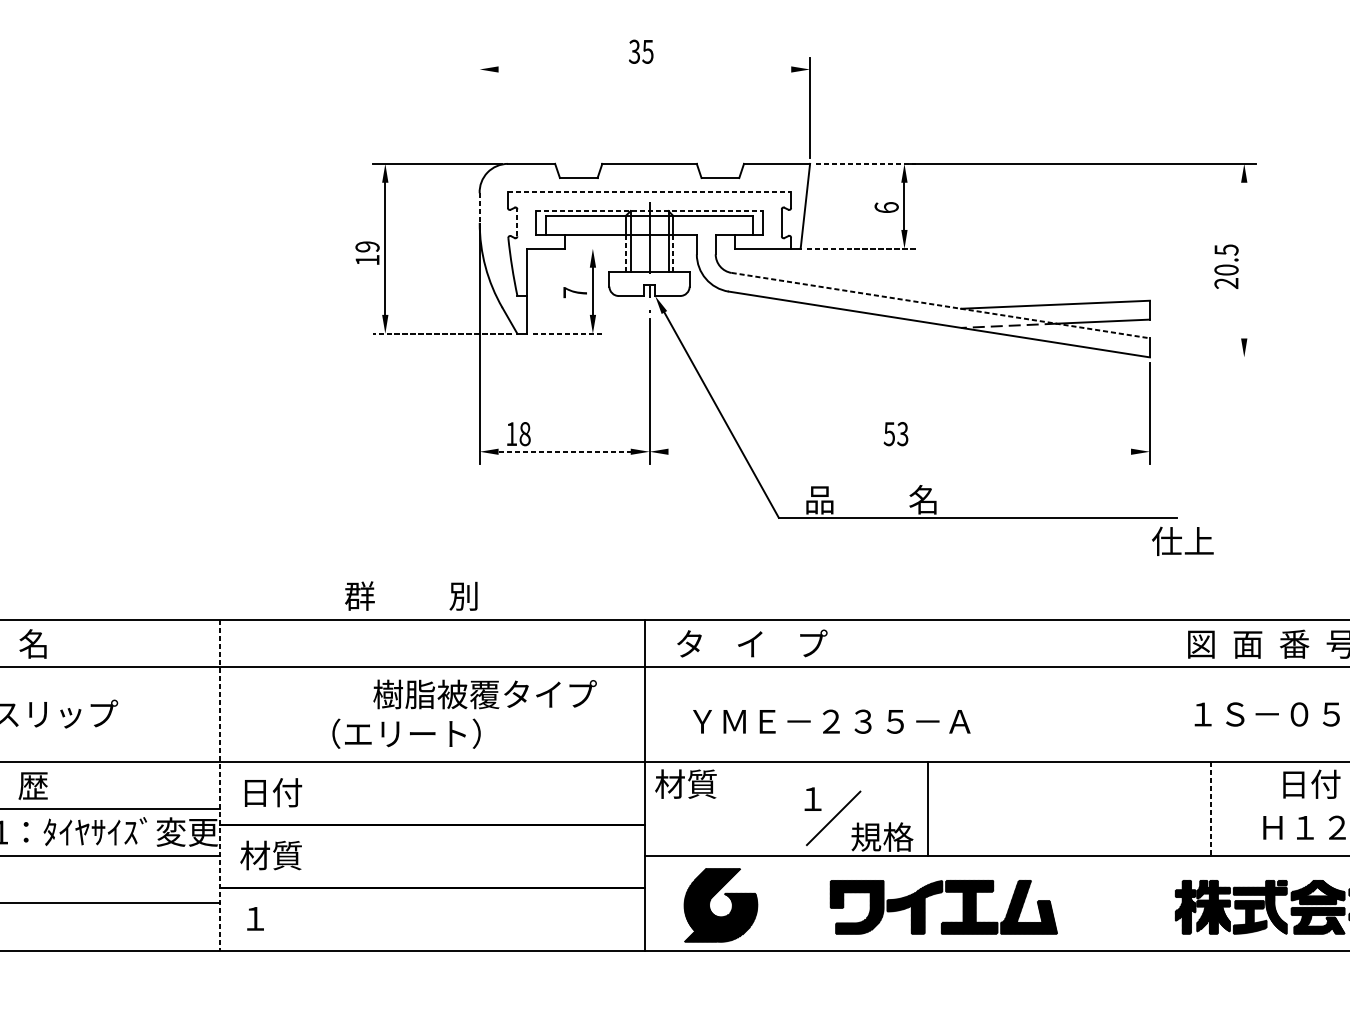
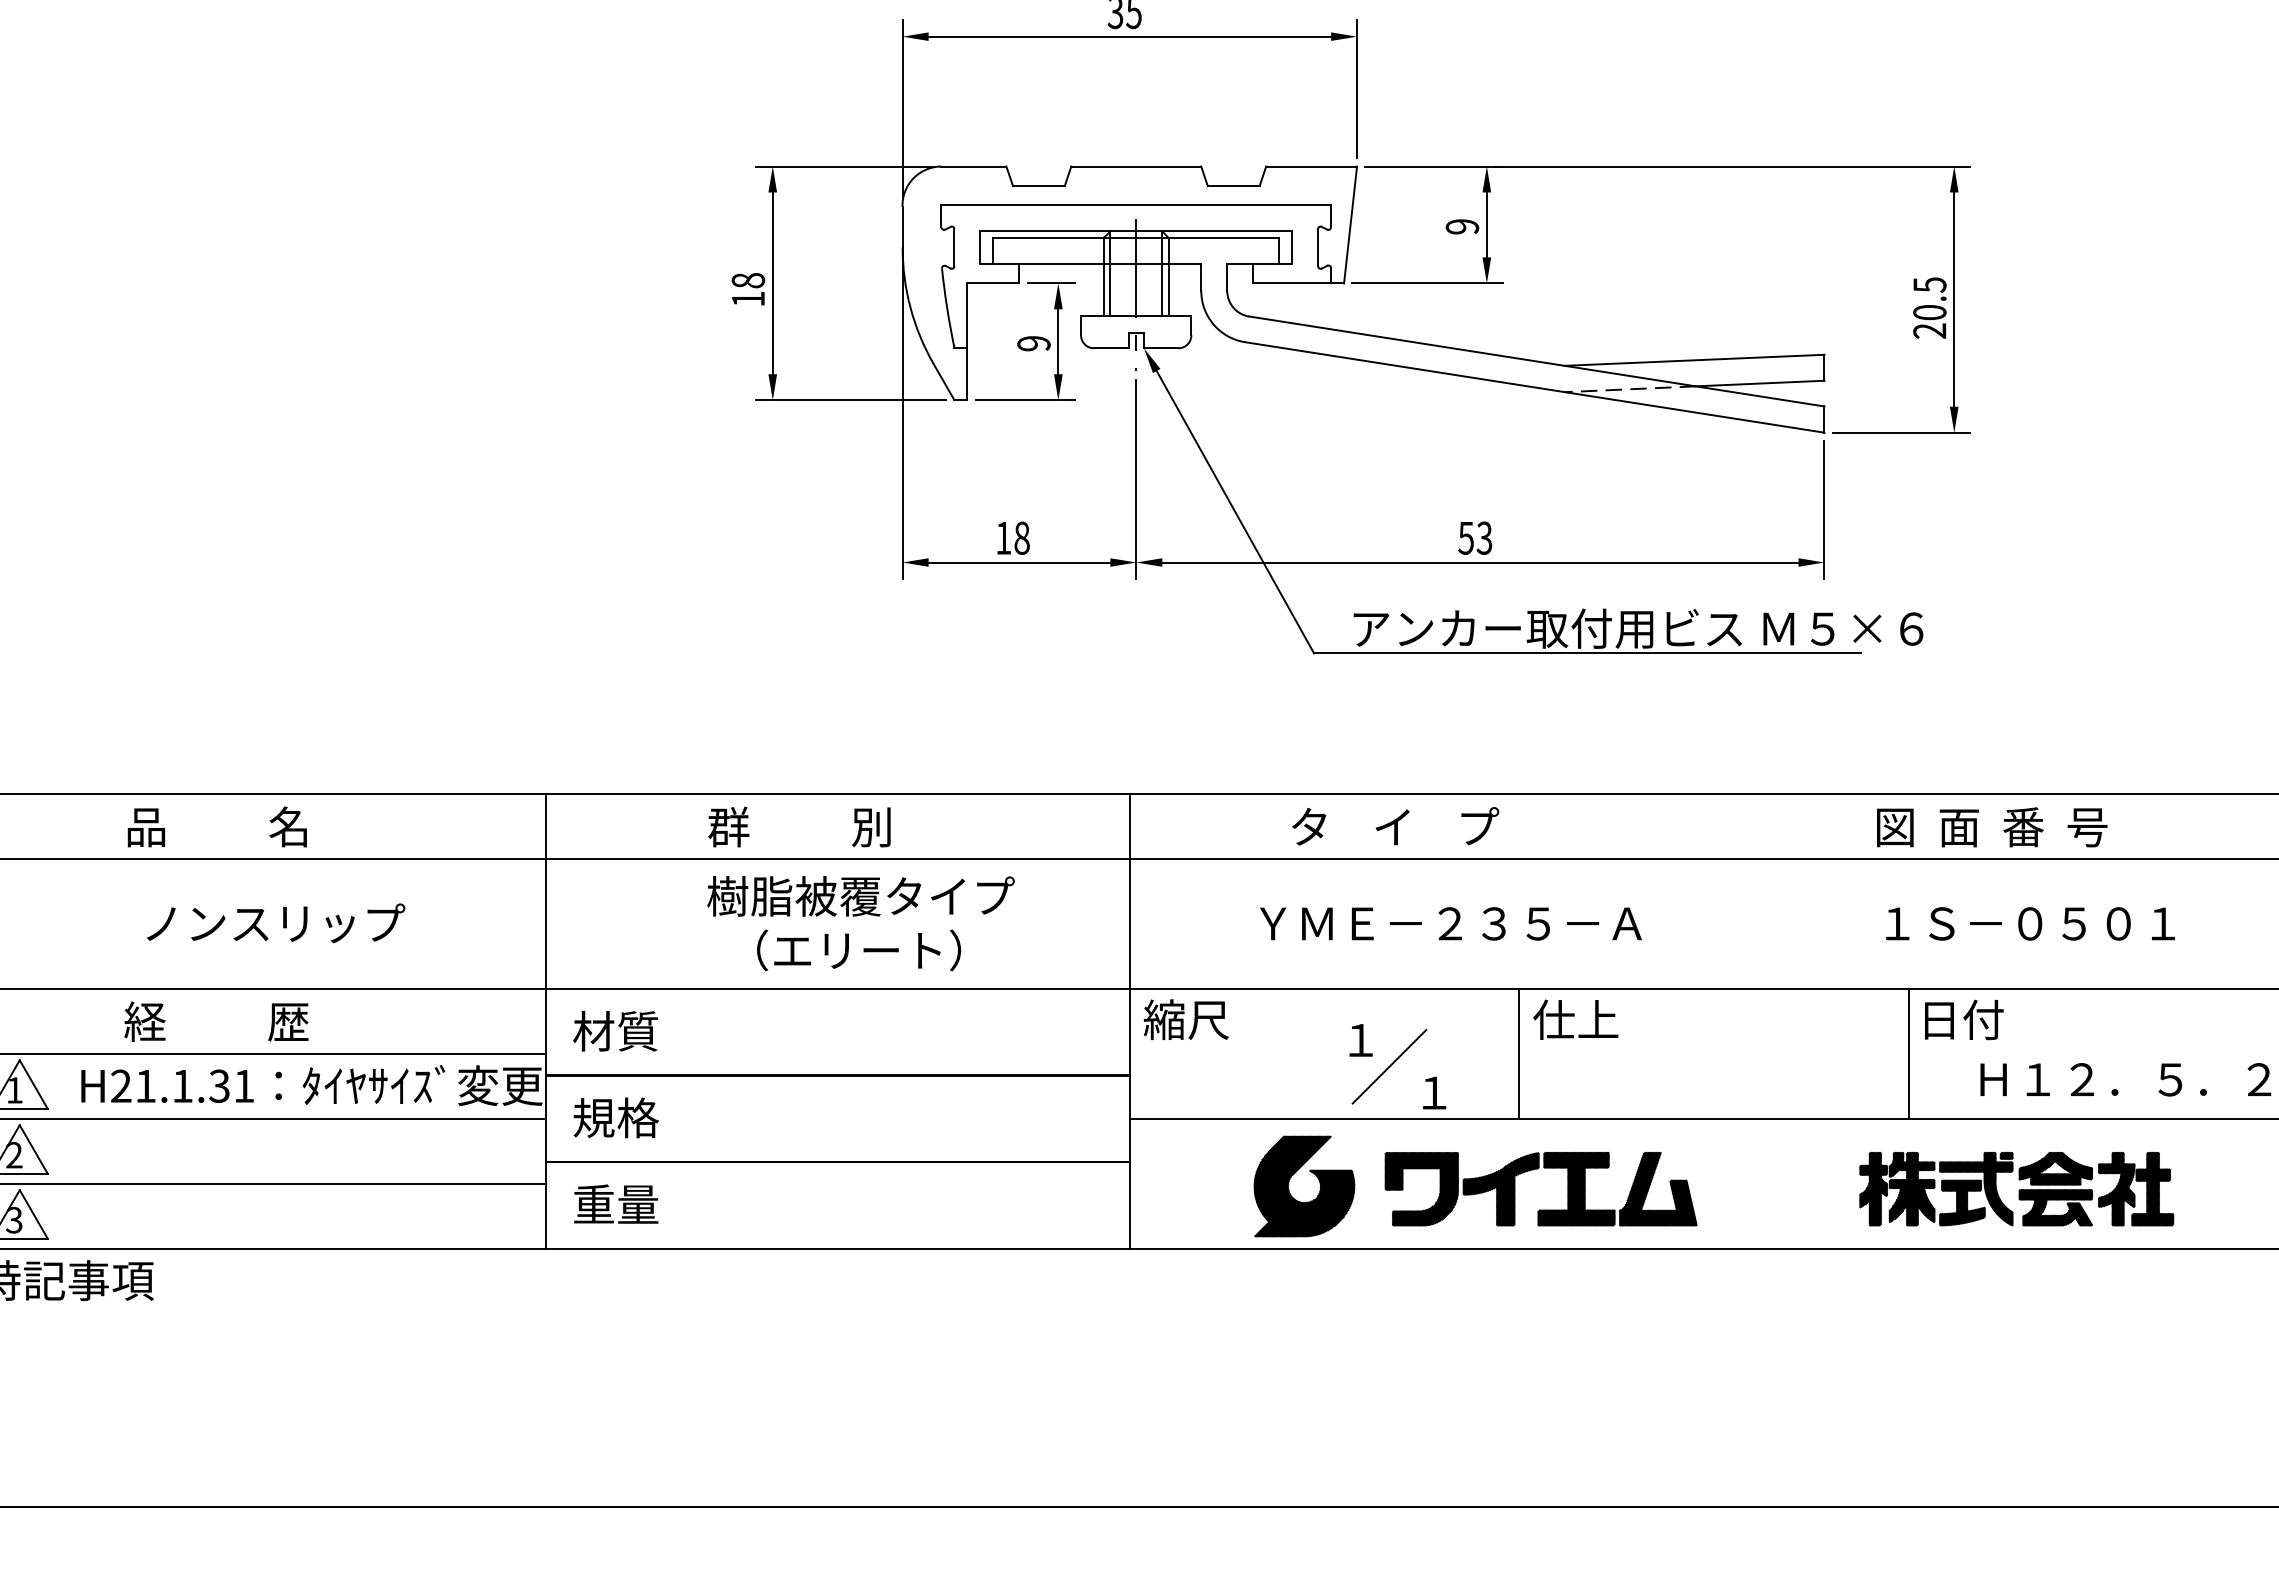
line: (644, 69) -> (1129, 36), added
line: (479, 121) -> (902, 108), added
line: (866, 163) -> (1434, 166), dashed -> solid
line: (649, 192) -> (1136, 205), dashed -> solid
text: (886, 207) -> (1462, 226), 6 -> 9
line: (479, 208) -> (902, 227), dashed -> solid
line: (649, 211) -> (1136, 231), dashed -> solid
line: (517, 222) -> (954, 247), dashed -> solid
text: (367, 246) -> (748, 280), 19 -> 18
line: (587, 248) -> (1050, 283), added
line: (862, 248) -> (1428, 283), dashed -> solid
line: (625, 253) -> (1103, 289), dashed -> solid
line: (673, 253) -> (1168, 289), dashed -> solid
line: (1244, 260) -> (1954, 299), added
text: (574, 292) -> (1033, 343), 7 -> 9
line: (941, 305) -> (1537, 361), dashed -> solid
line: (442, 333) -> (851, 400), dashed -> solid
line: (569, 333) -> (1025, 400), dashed -> solid
line: (1205, 357) -> (1901, 432), added
text: (518, 433) -> (1013, 537), moved
line: (564, 451) -> (1019, 562), dashed -> solid
line: (899, 451) -> (1480, 562), added
text: (1013, 499) -> (1637, 628), 品          名 -> アンカー取付用ビス Ｍ５×６
text: (1182, 541) -> (1575, 1019), moved
text: (411, 595) -> (799, 826), moved
text: (752, 643) -> (1395, 826), moved
text: (484, 694) -> (860, 896), moved
text: (831, 721) -> (1450, 923), moved
text: (406, 733) -> (859, 950), moved
text: (685, 783) -> (1185, 1019), 材質 -> 縮尺
text: (1312, 783) -> (1964, 1019), moved
line: (220, 785) -> (545, 1021), dashed -> solid
text: (270, 792) -> (615, 1031), 日付 -> 材質
line: (1210, 808) -> (1908, 1053), dashed -> solid
text: (882, 837) -> (1456, 1092), 規格 -> １
text: (270, 855) -> (615, 1117), 材質 -> 規格
part: (731, 903) -> (1319, 1184), moved
text: (271, 917) -> (616, 1203), １ -> 重量

